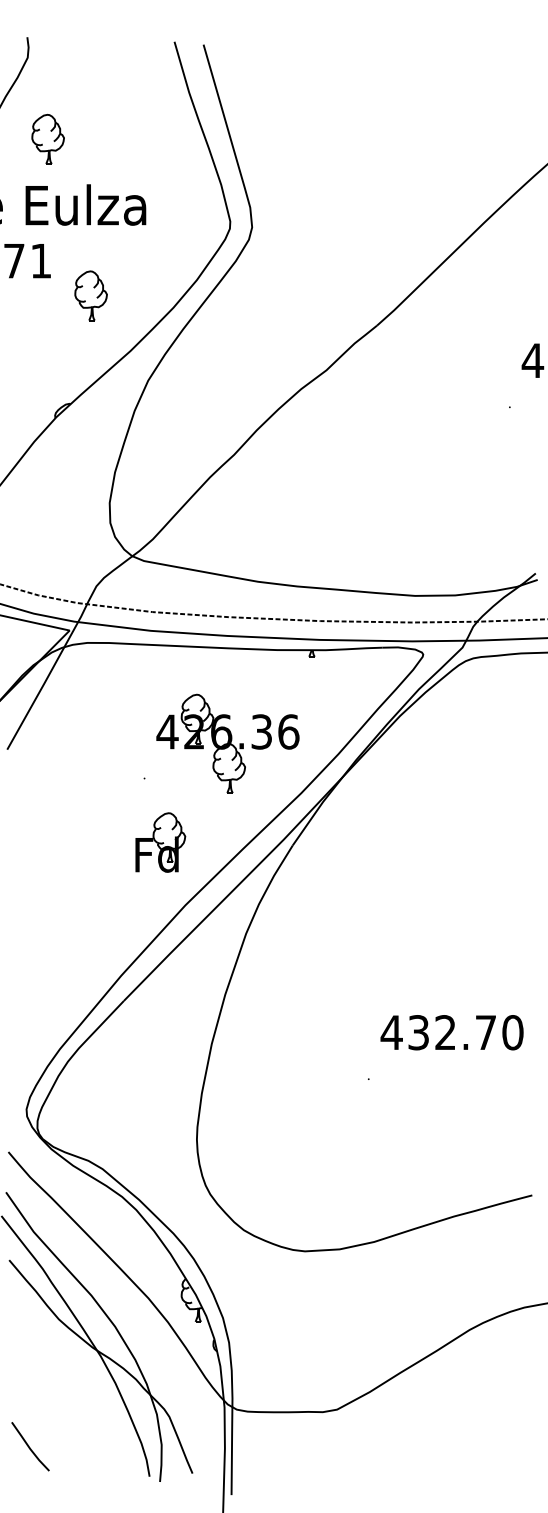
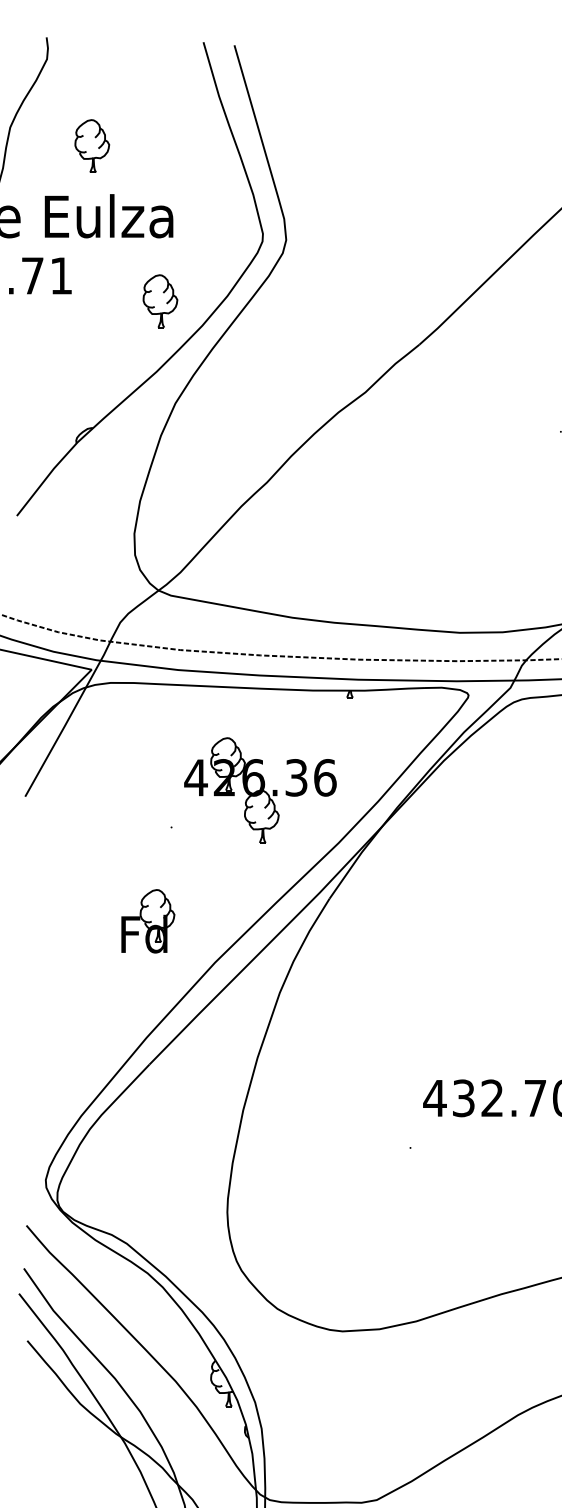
part: (47, 139) -> (91, 146), moved
part: (90, 295) -> (159, 300), moved
part: (160, 842) -> (148, 921), moved

